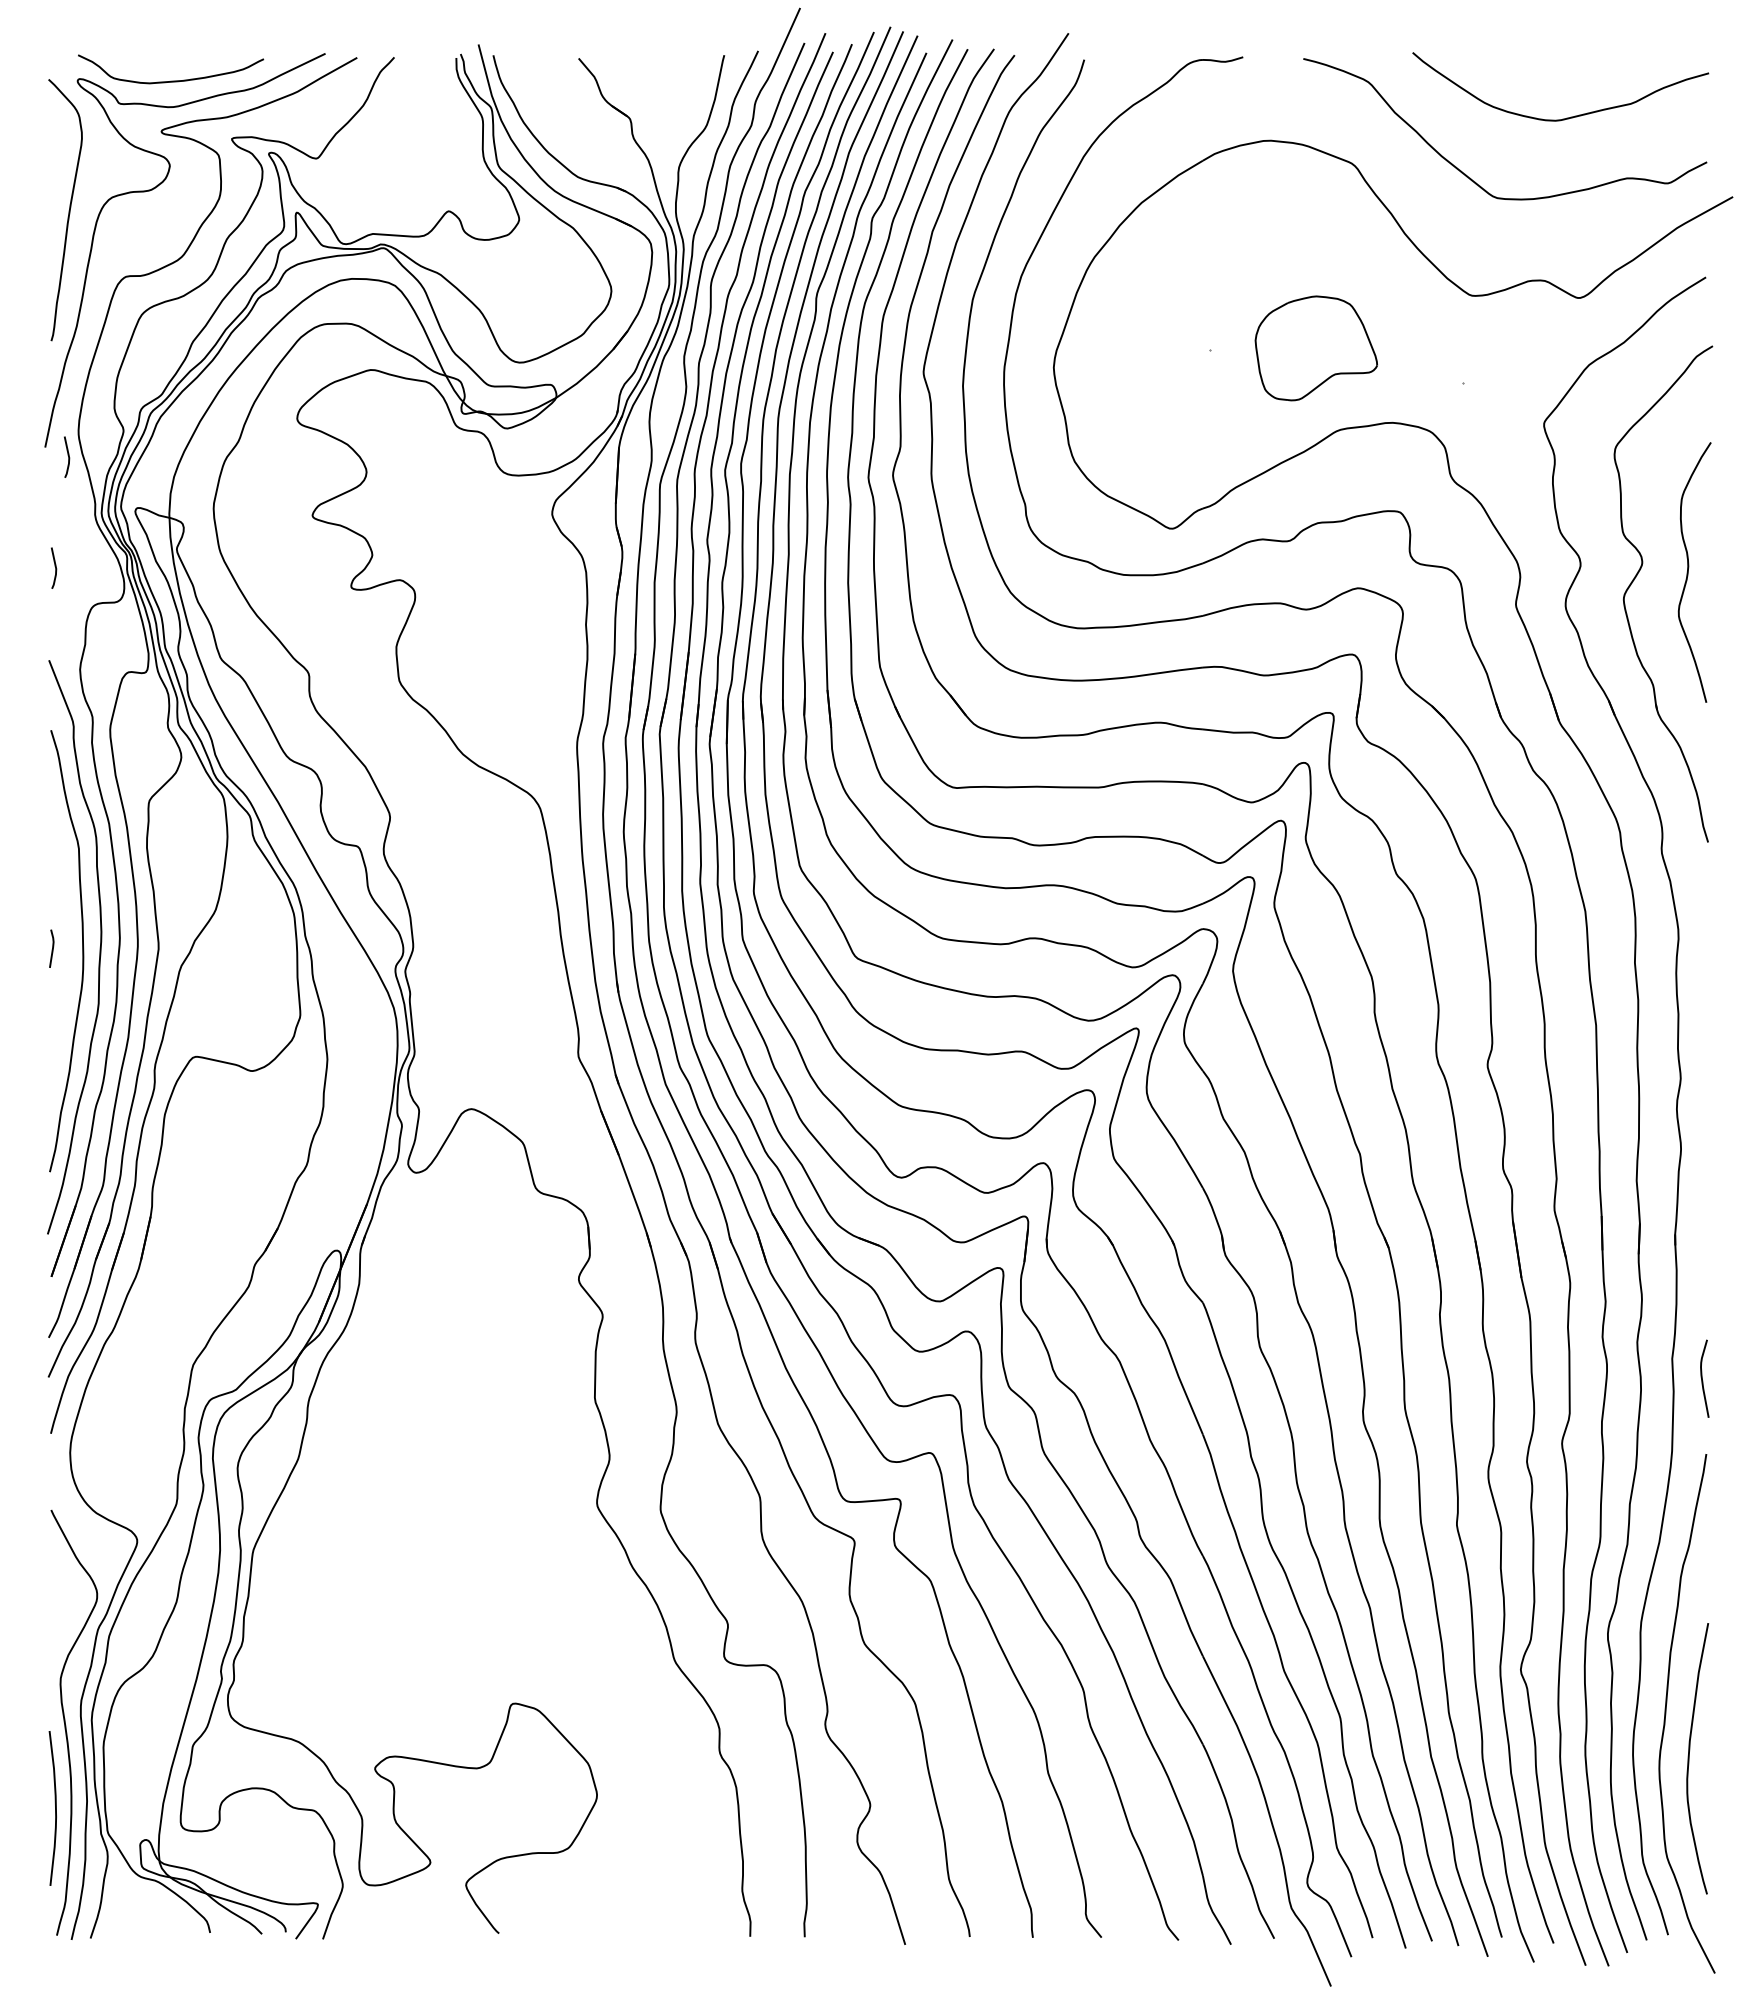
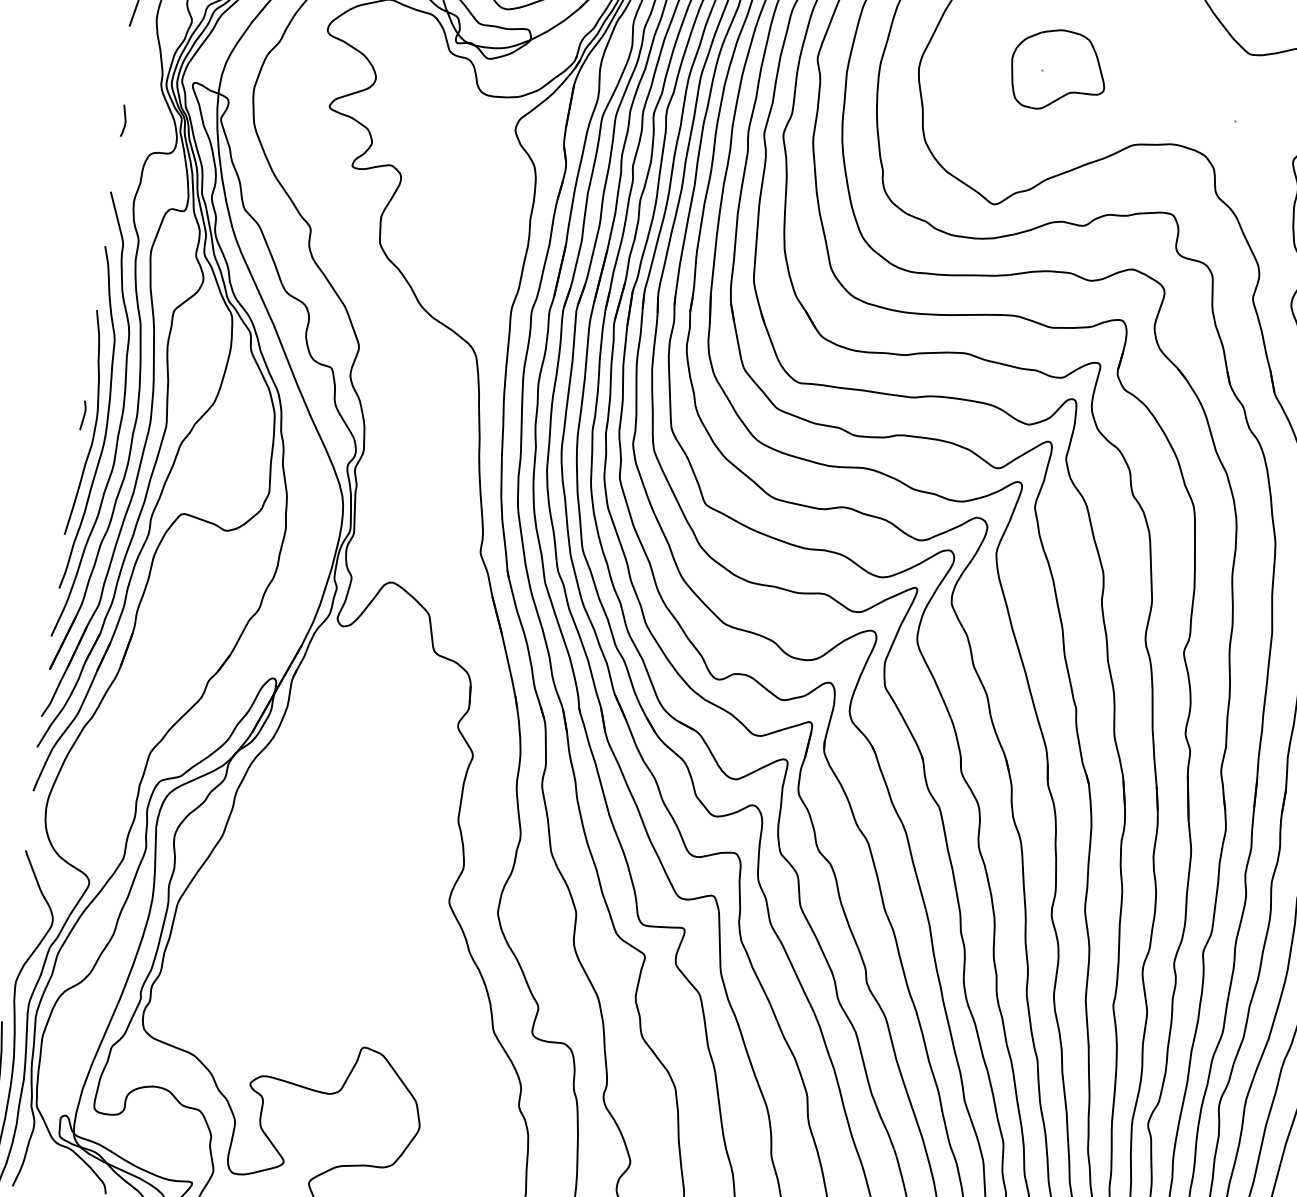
part: (1315, 348) -> (1057, 70), moved
line: (67, 455) -> (145, 34), removed
curve: (67, 961) -> (94, 427), added

